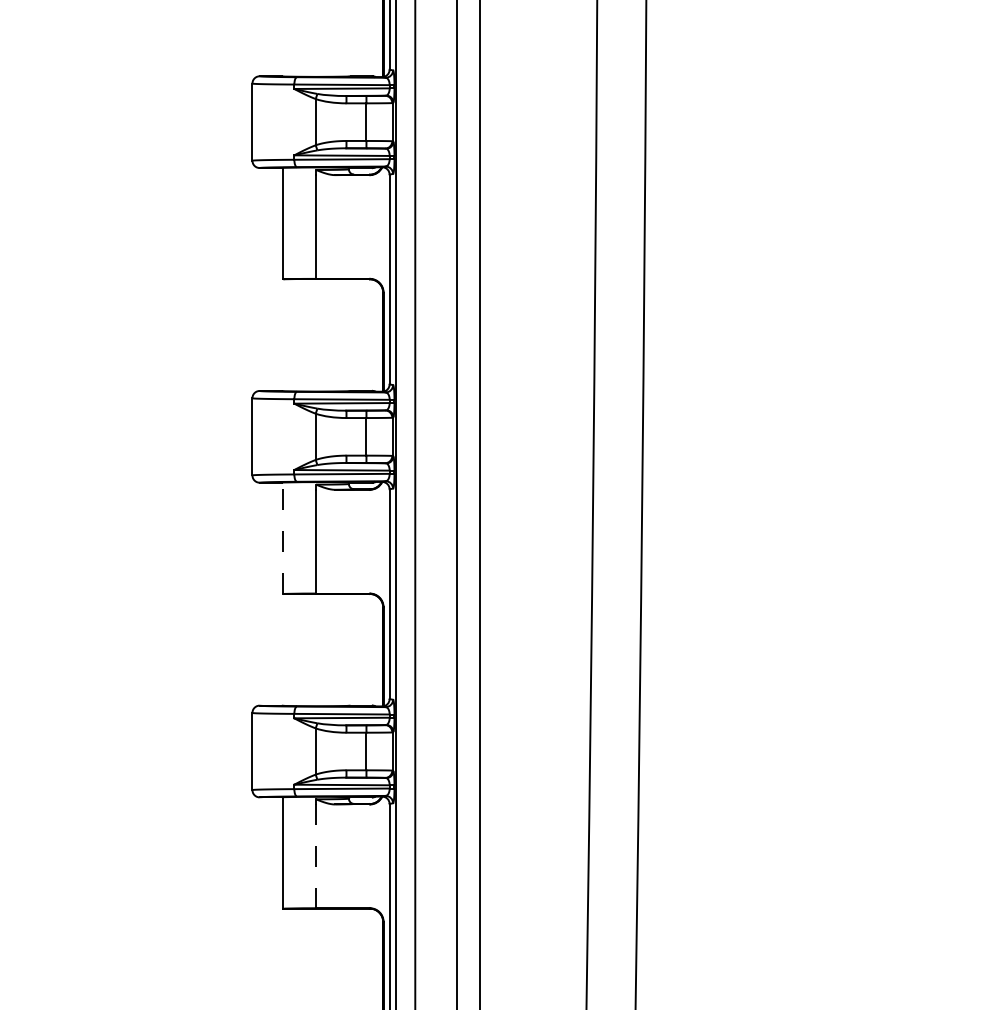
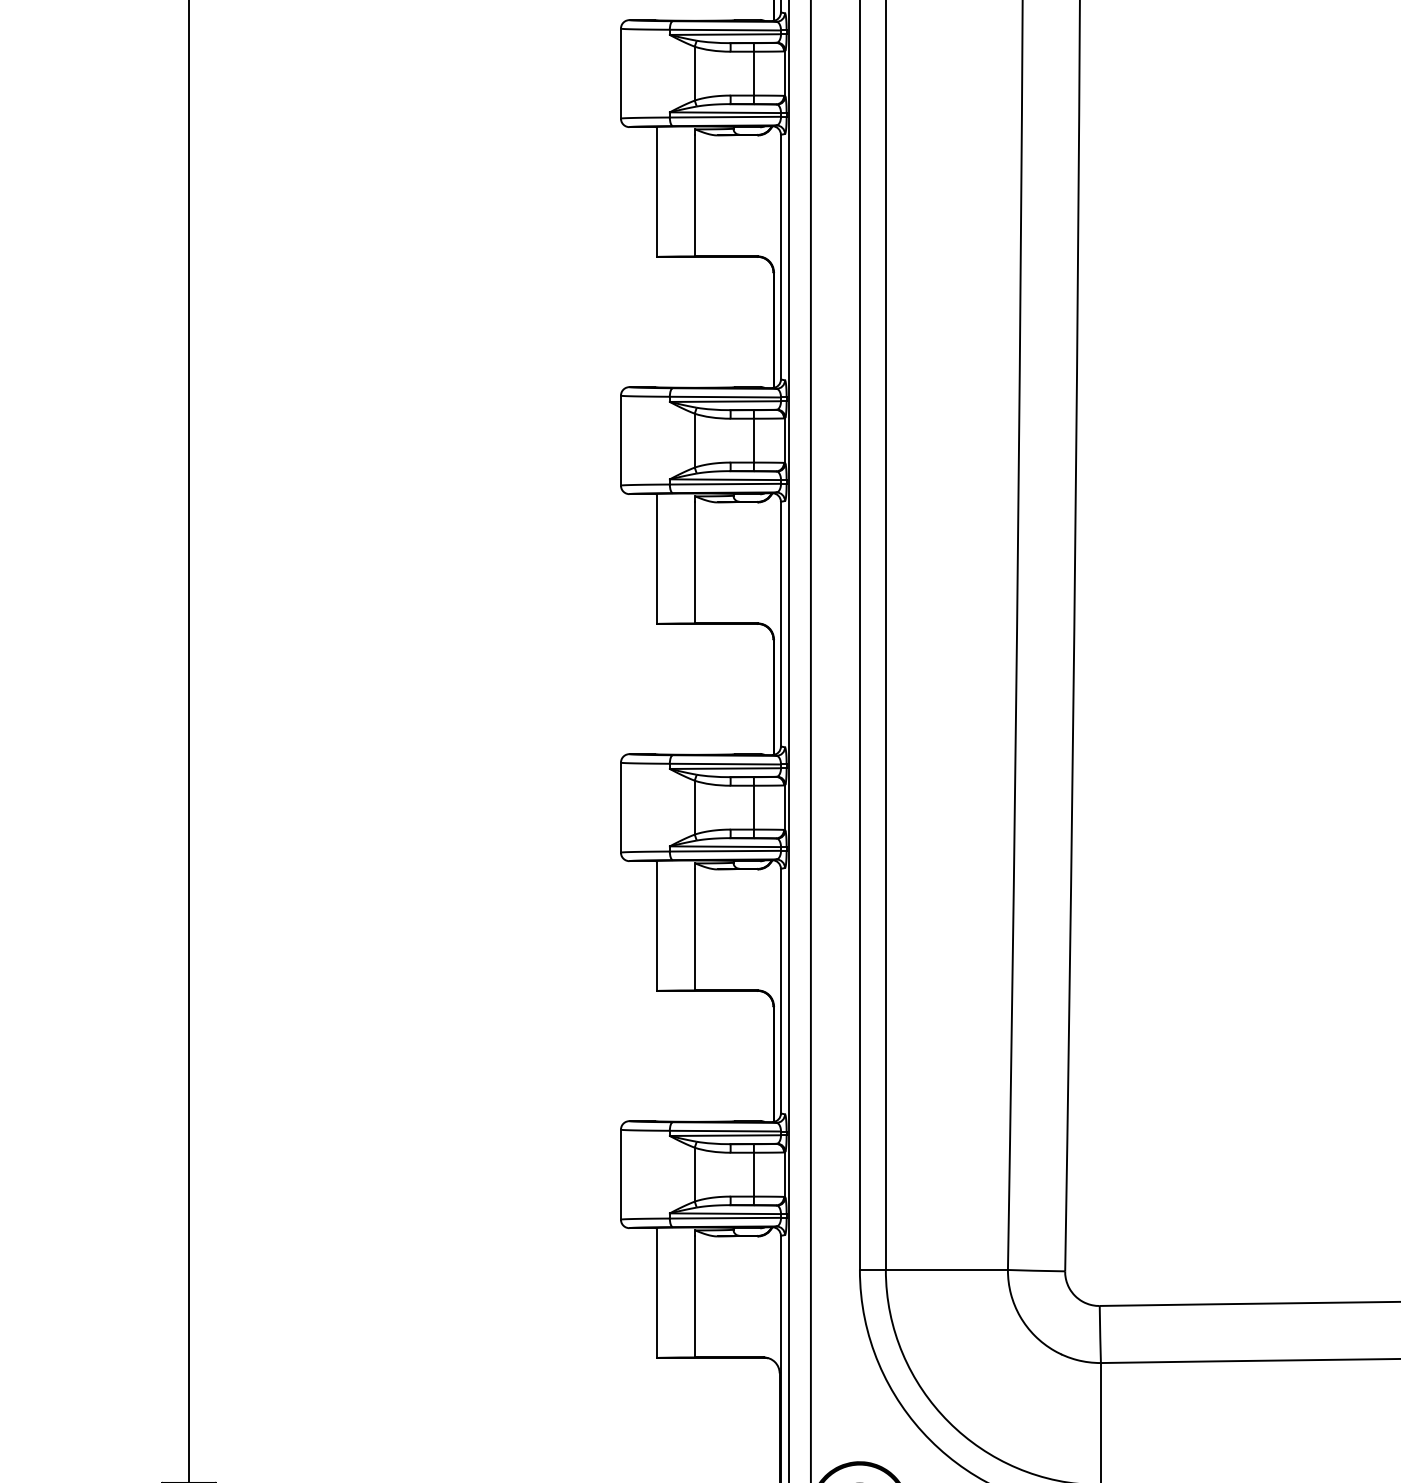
line: (283, 537) -> (657, 558), dashed -> solid
line: (316, 855) -> (695, 929), dashed -> solid

